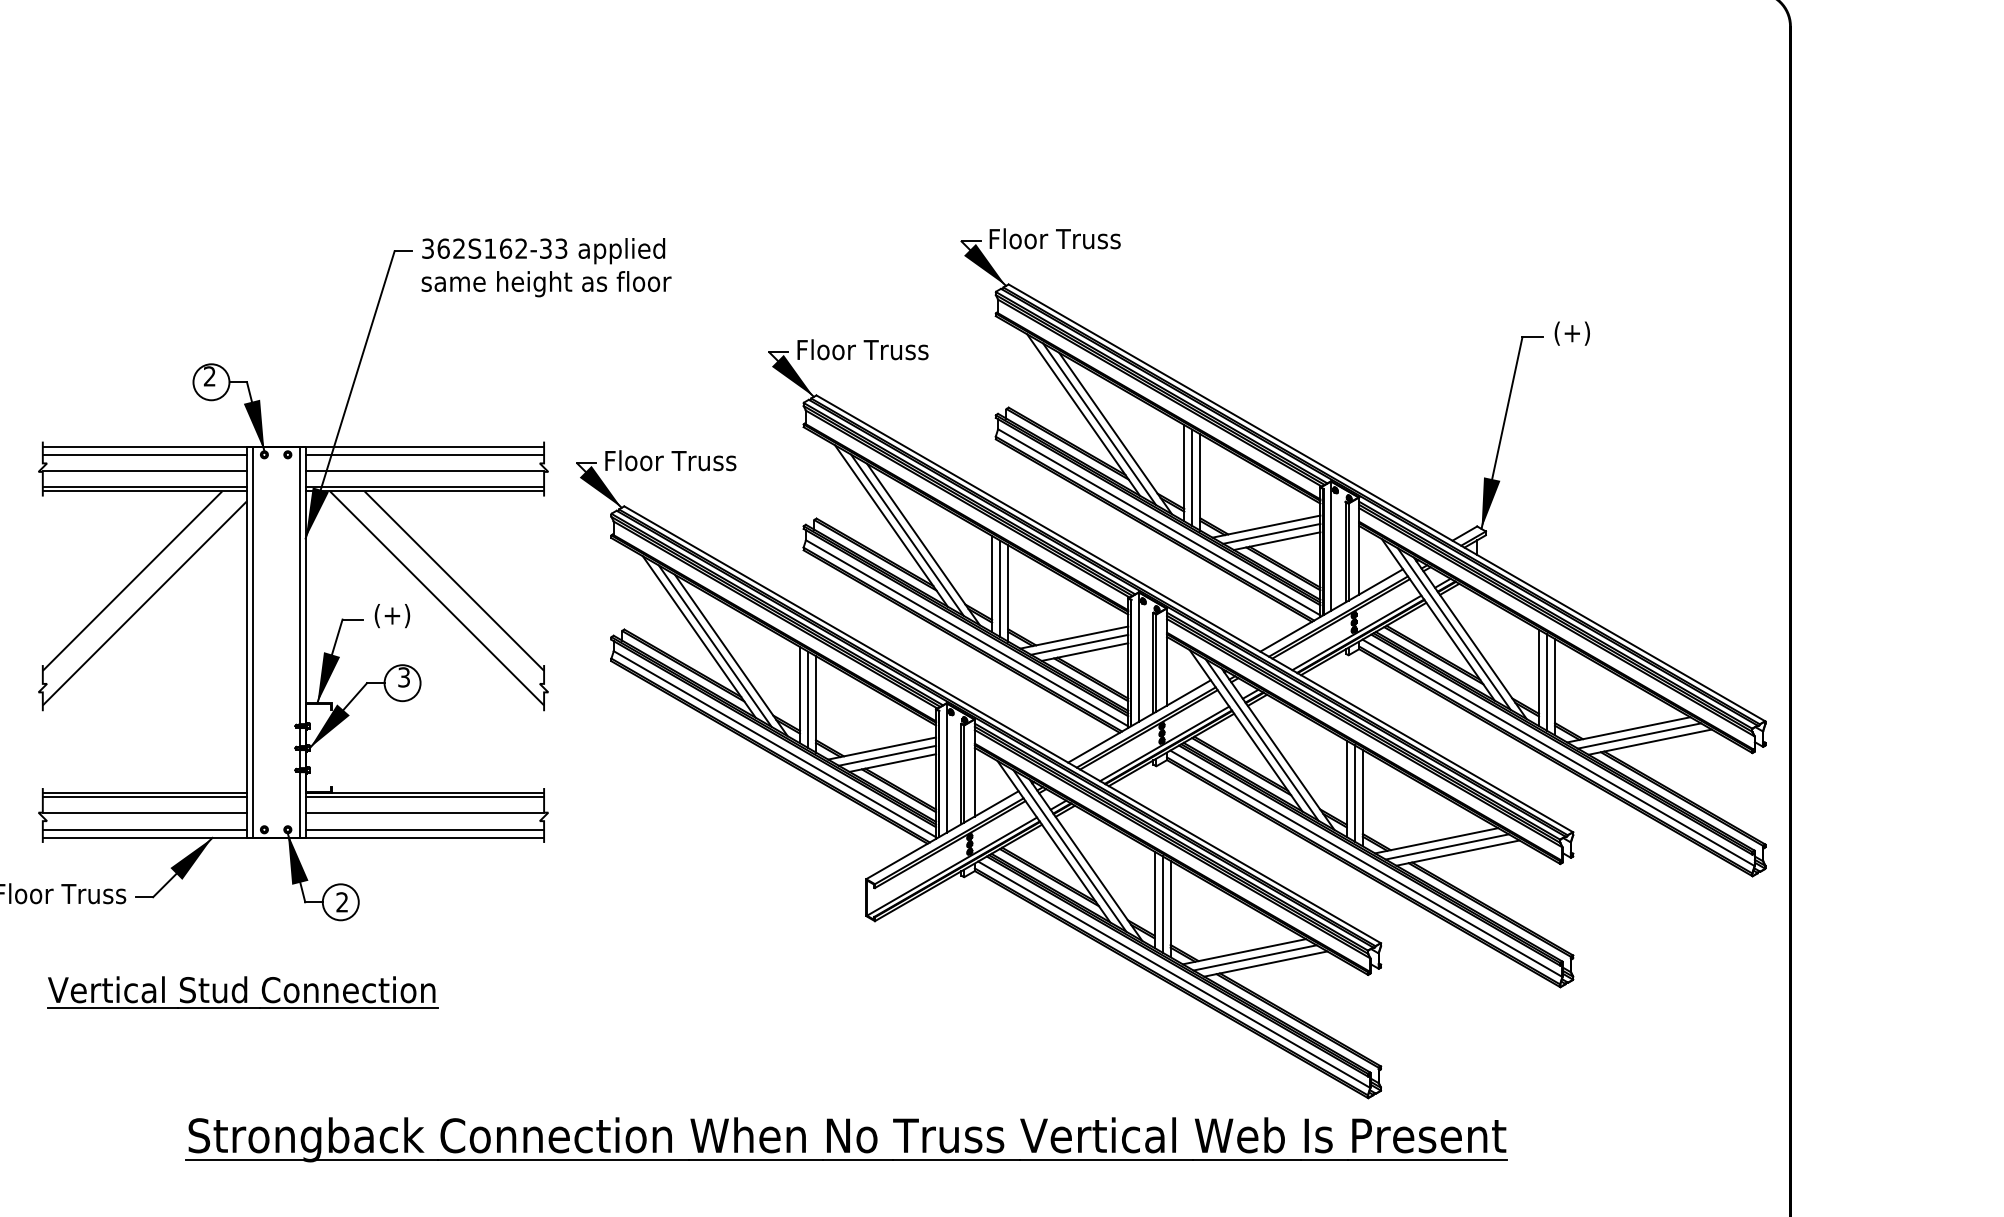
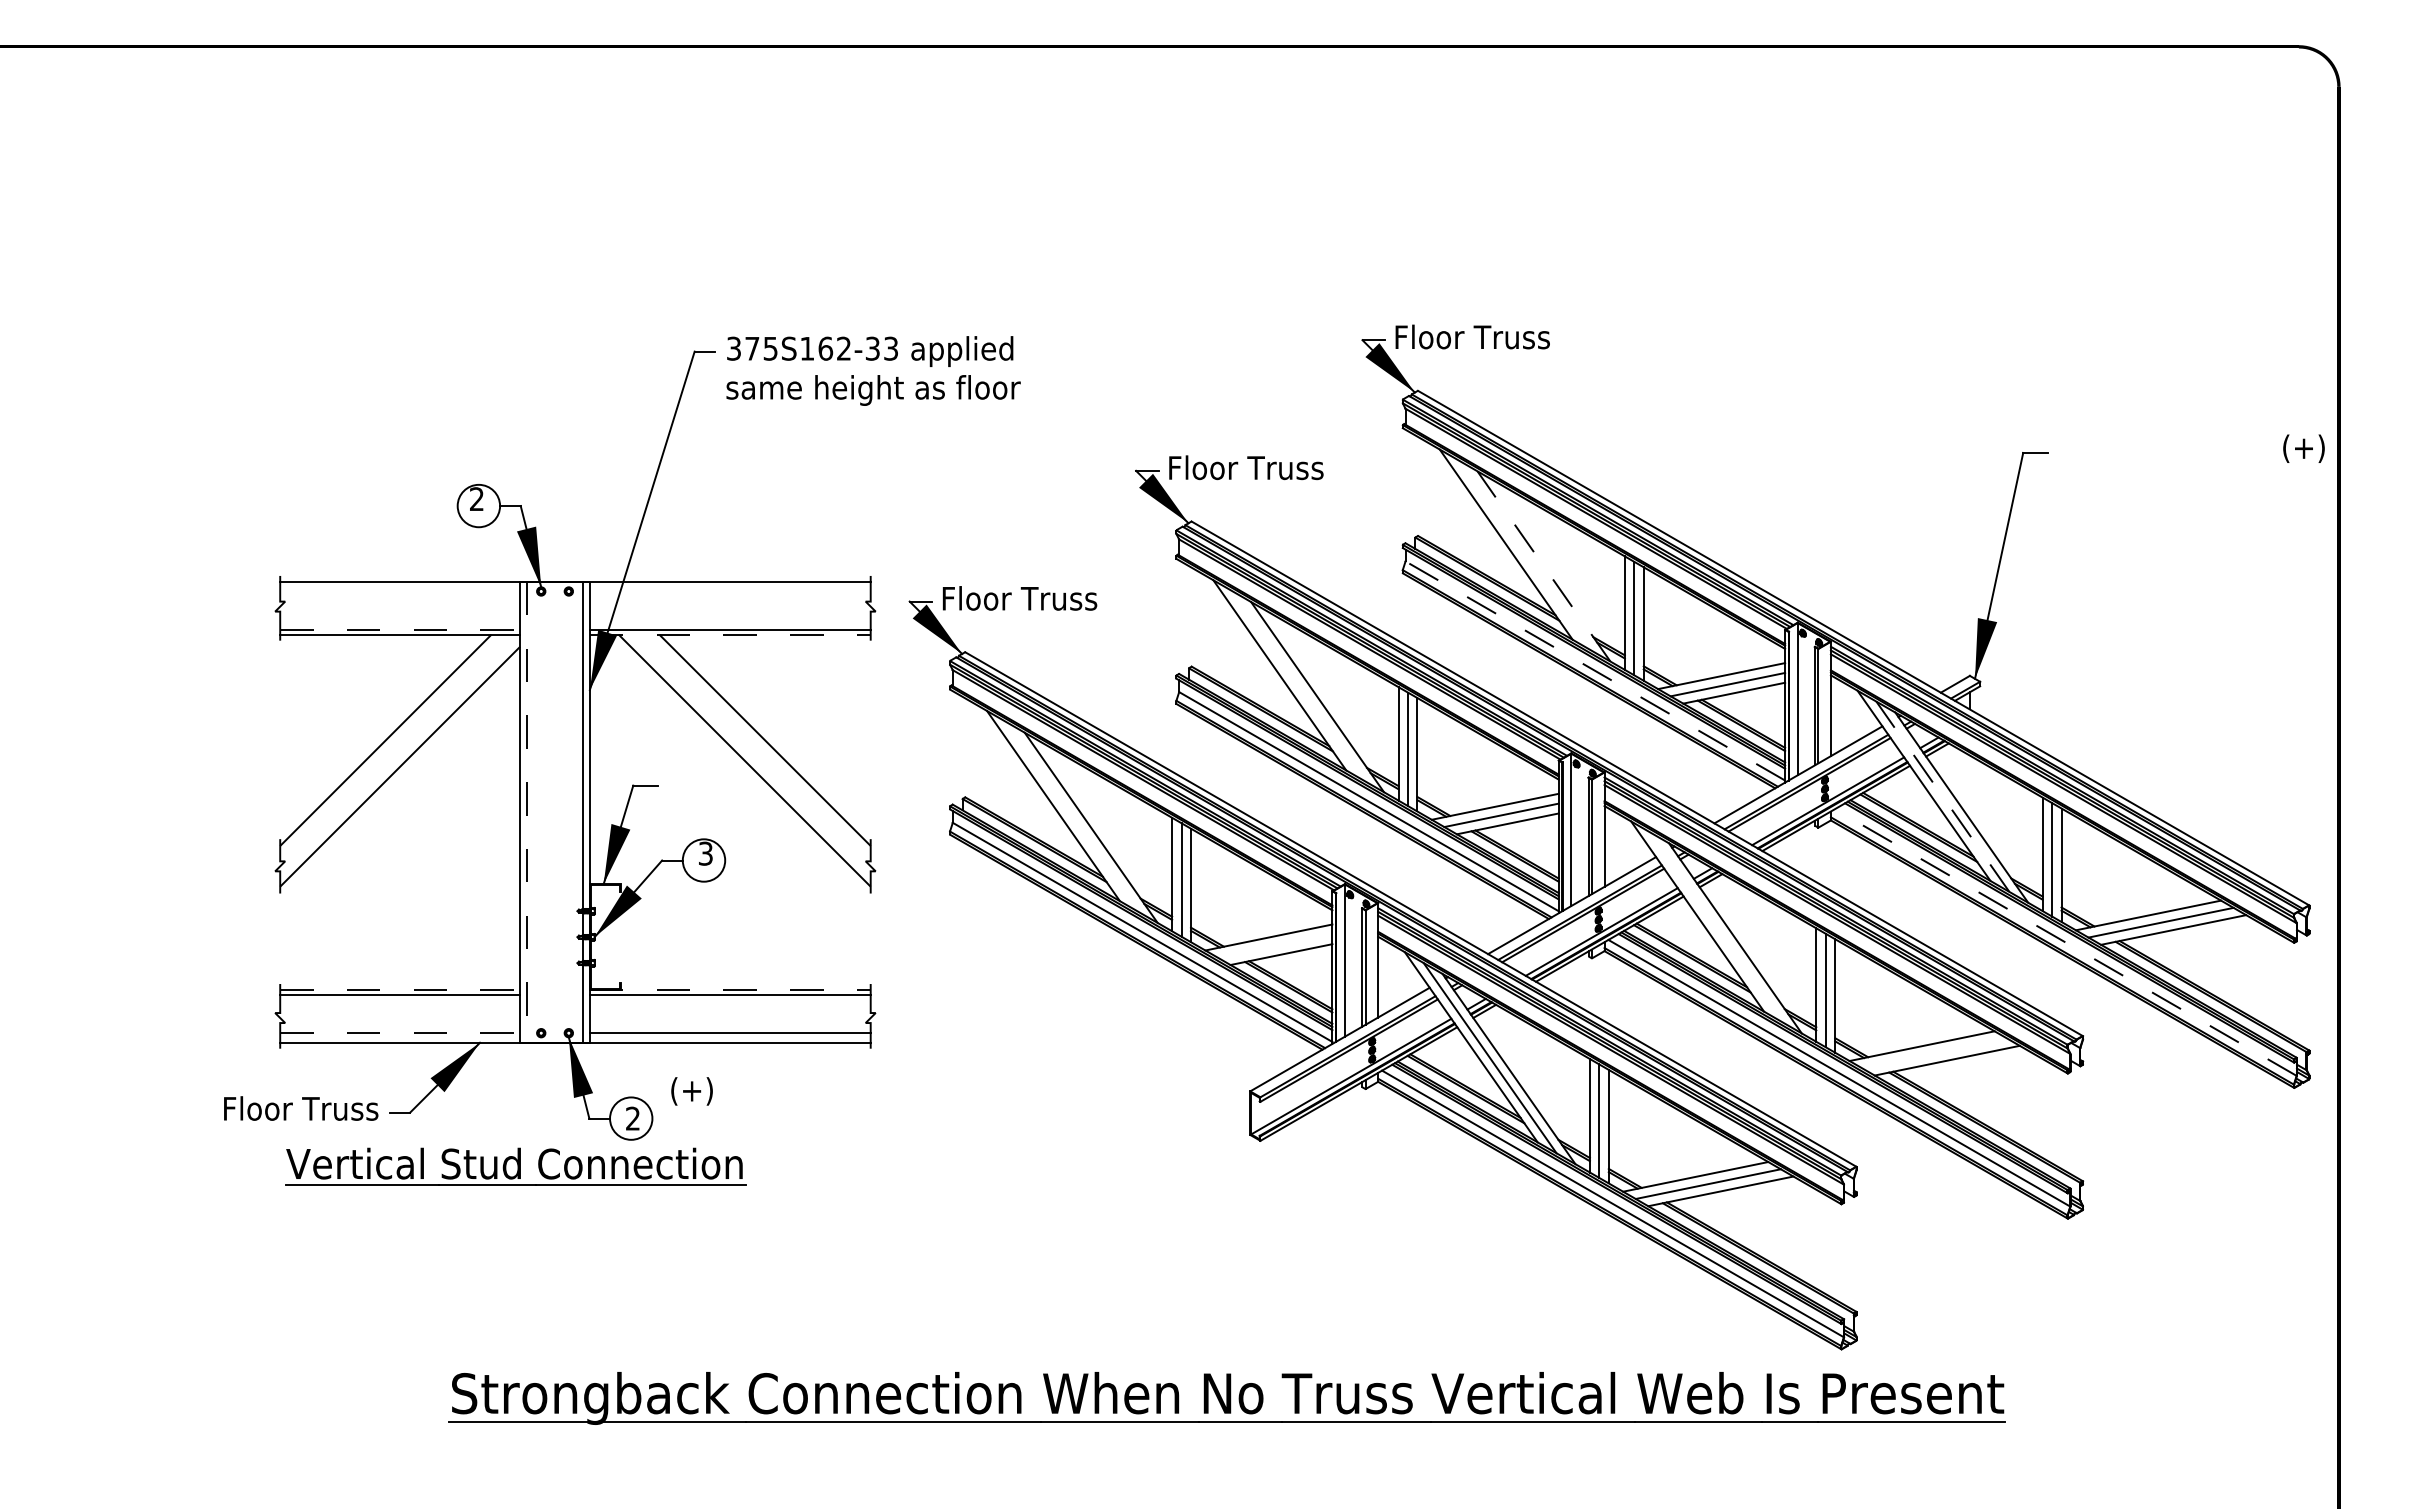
text: (451, 248) -> (761, 348), 362S162-33 -> 375S162-33
text: (1571, 333) -> (2303, 448), moved
line: (1099, 424) -> (1524, 555), removed
line: (1115, 433) -> (1543, 566), solid -> dashed
line: (144, 454) -> (400, 591), removed
line: (424, 454) -> (729, 591), removed
line: (144, 470) -> (400, 610), removed
line: (424, 470) -> (729, 610), removed
line: (144, 487) -> (400, 629), solid -> dashed
line: (425, 491) -> (730, 634), solid -> dashed
line: (1158, 521) -> (1594, 670), solid -> dashed
line: (907, 535) -> (1298, 686), removed
text: (391, 616) -> (691, 1091), moved
line: (1453, 628) -> (1942, 796), solid -> dashed
line: (252, 642) -> (527, 812), solid -> dashed
line: (714, 645) -> (1071, 816), removed
line: (1262, 740) -> (1716, 927), removed
line: (1558, 752) -> (2065, 942), solid -> dashed
line: (886, 755) -> (1274, 945), removed
line: (144, 792) -> (400, 989), solid -> dashed
line: (425, 792) -> (730, 989), solid -> dashed
line: (144, 813) -> (400, 1013), removed
line: (424, 813) -> (729, 1013), removed
line: (144, 830) -> (400, 1033), solid -> dashed
line: (1447, 847) -> (1934, 1053), removed
part: (242, 992) -> (515, 1166), moved

